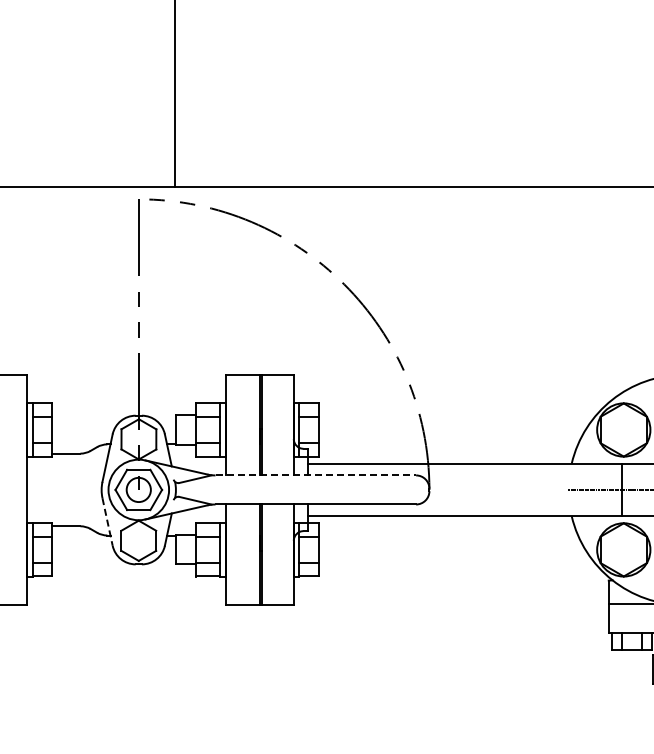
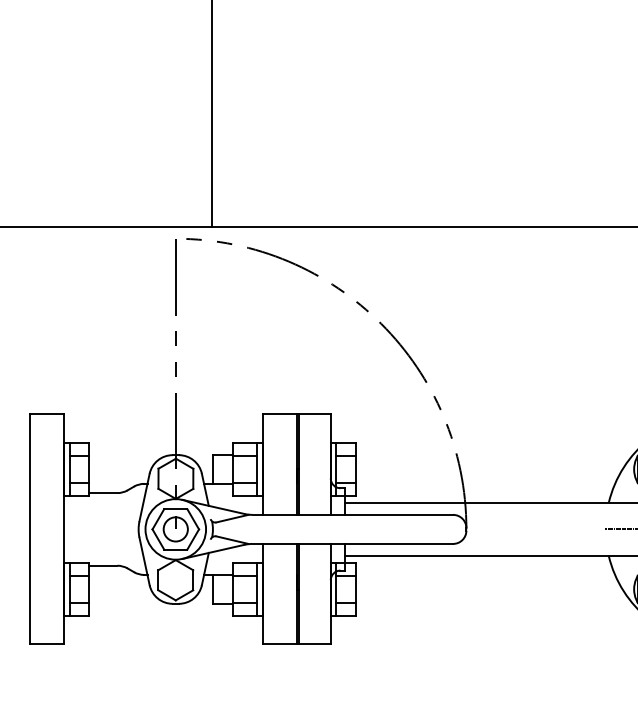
line: (316, 475) -> (353, 514), dashed -> solid
line: (107, 522) -> (144, 561), dashed -> solid

